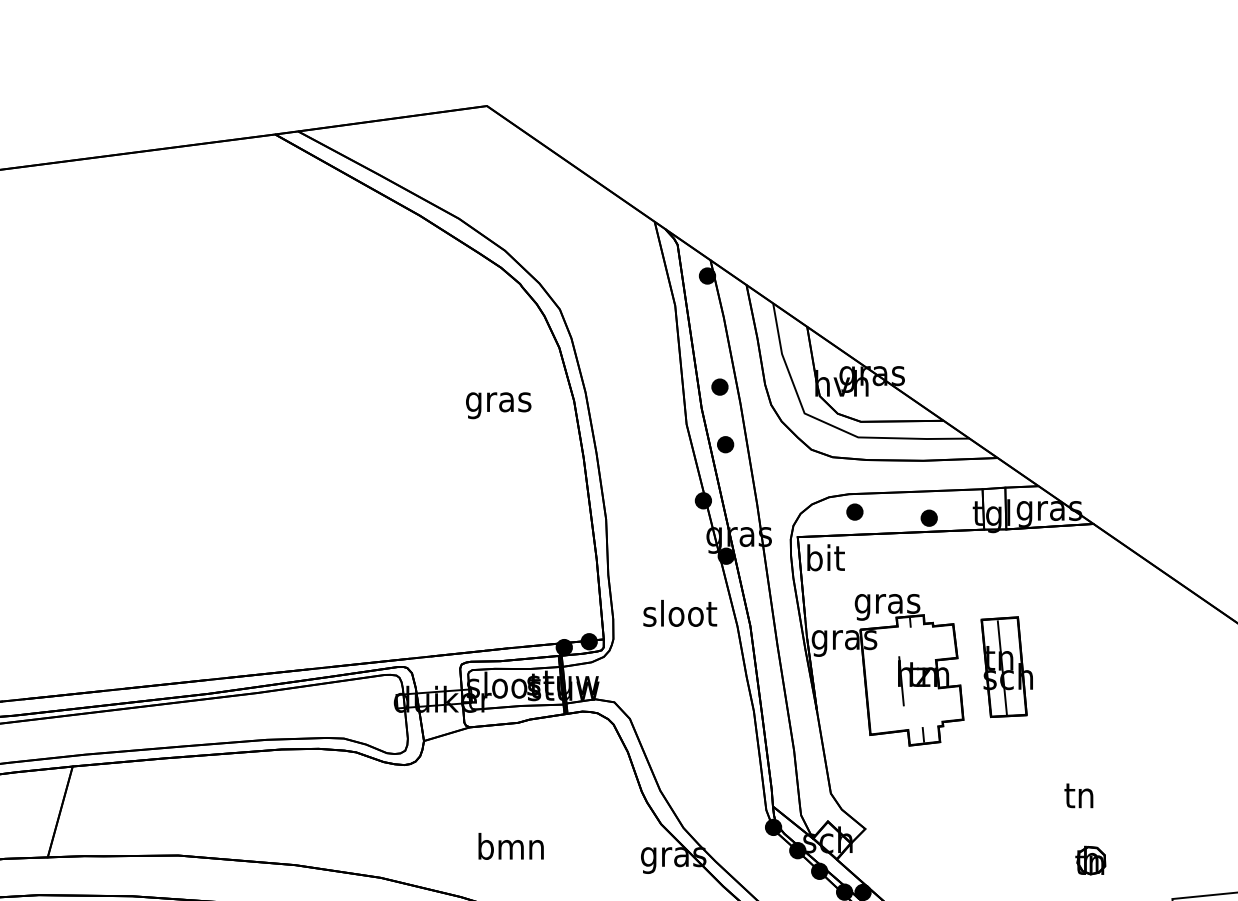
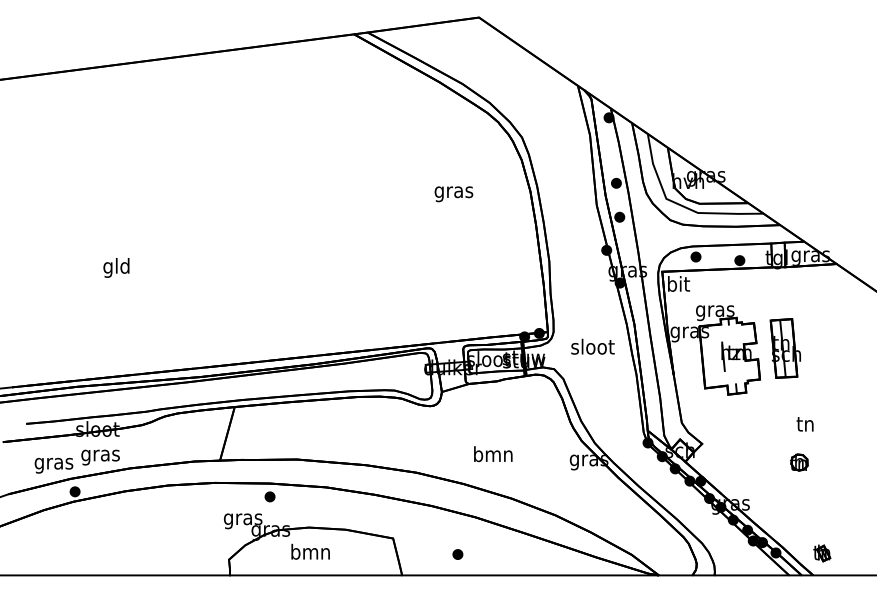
text: (497, 406) -> (453, 194), moved
text: (679, 612) -> (592, 346), moved
text: (1077, 796) -> (804, 424), moved
part: (1091, 860) -> (799, 462), moved

